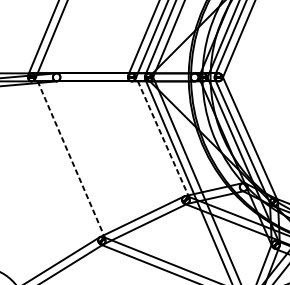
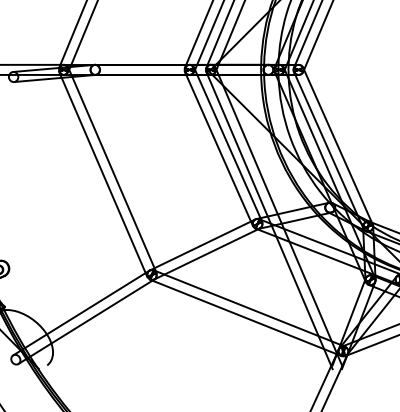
line: (162, 136) -> (228, 144), dashed -> solid
line: (154, 139) -> (218, 148), added
line: (70, 157) -> (112, 170), dashed -> solid
line: (63, 160) -> (103, 174), added

